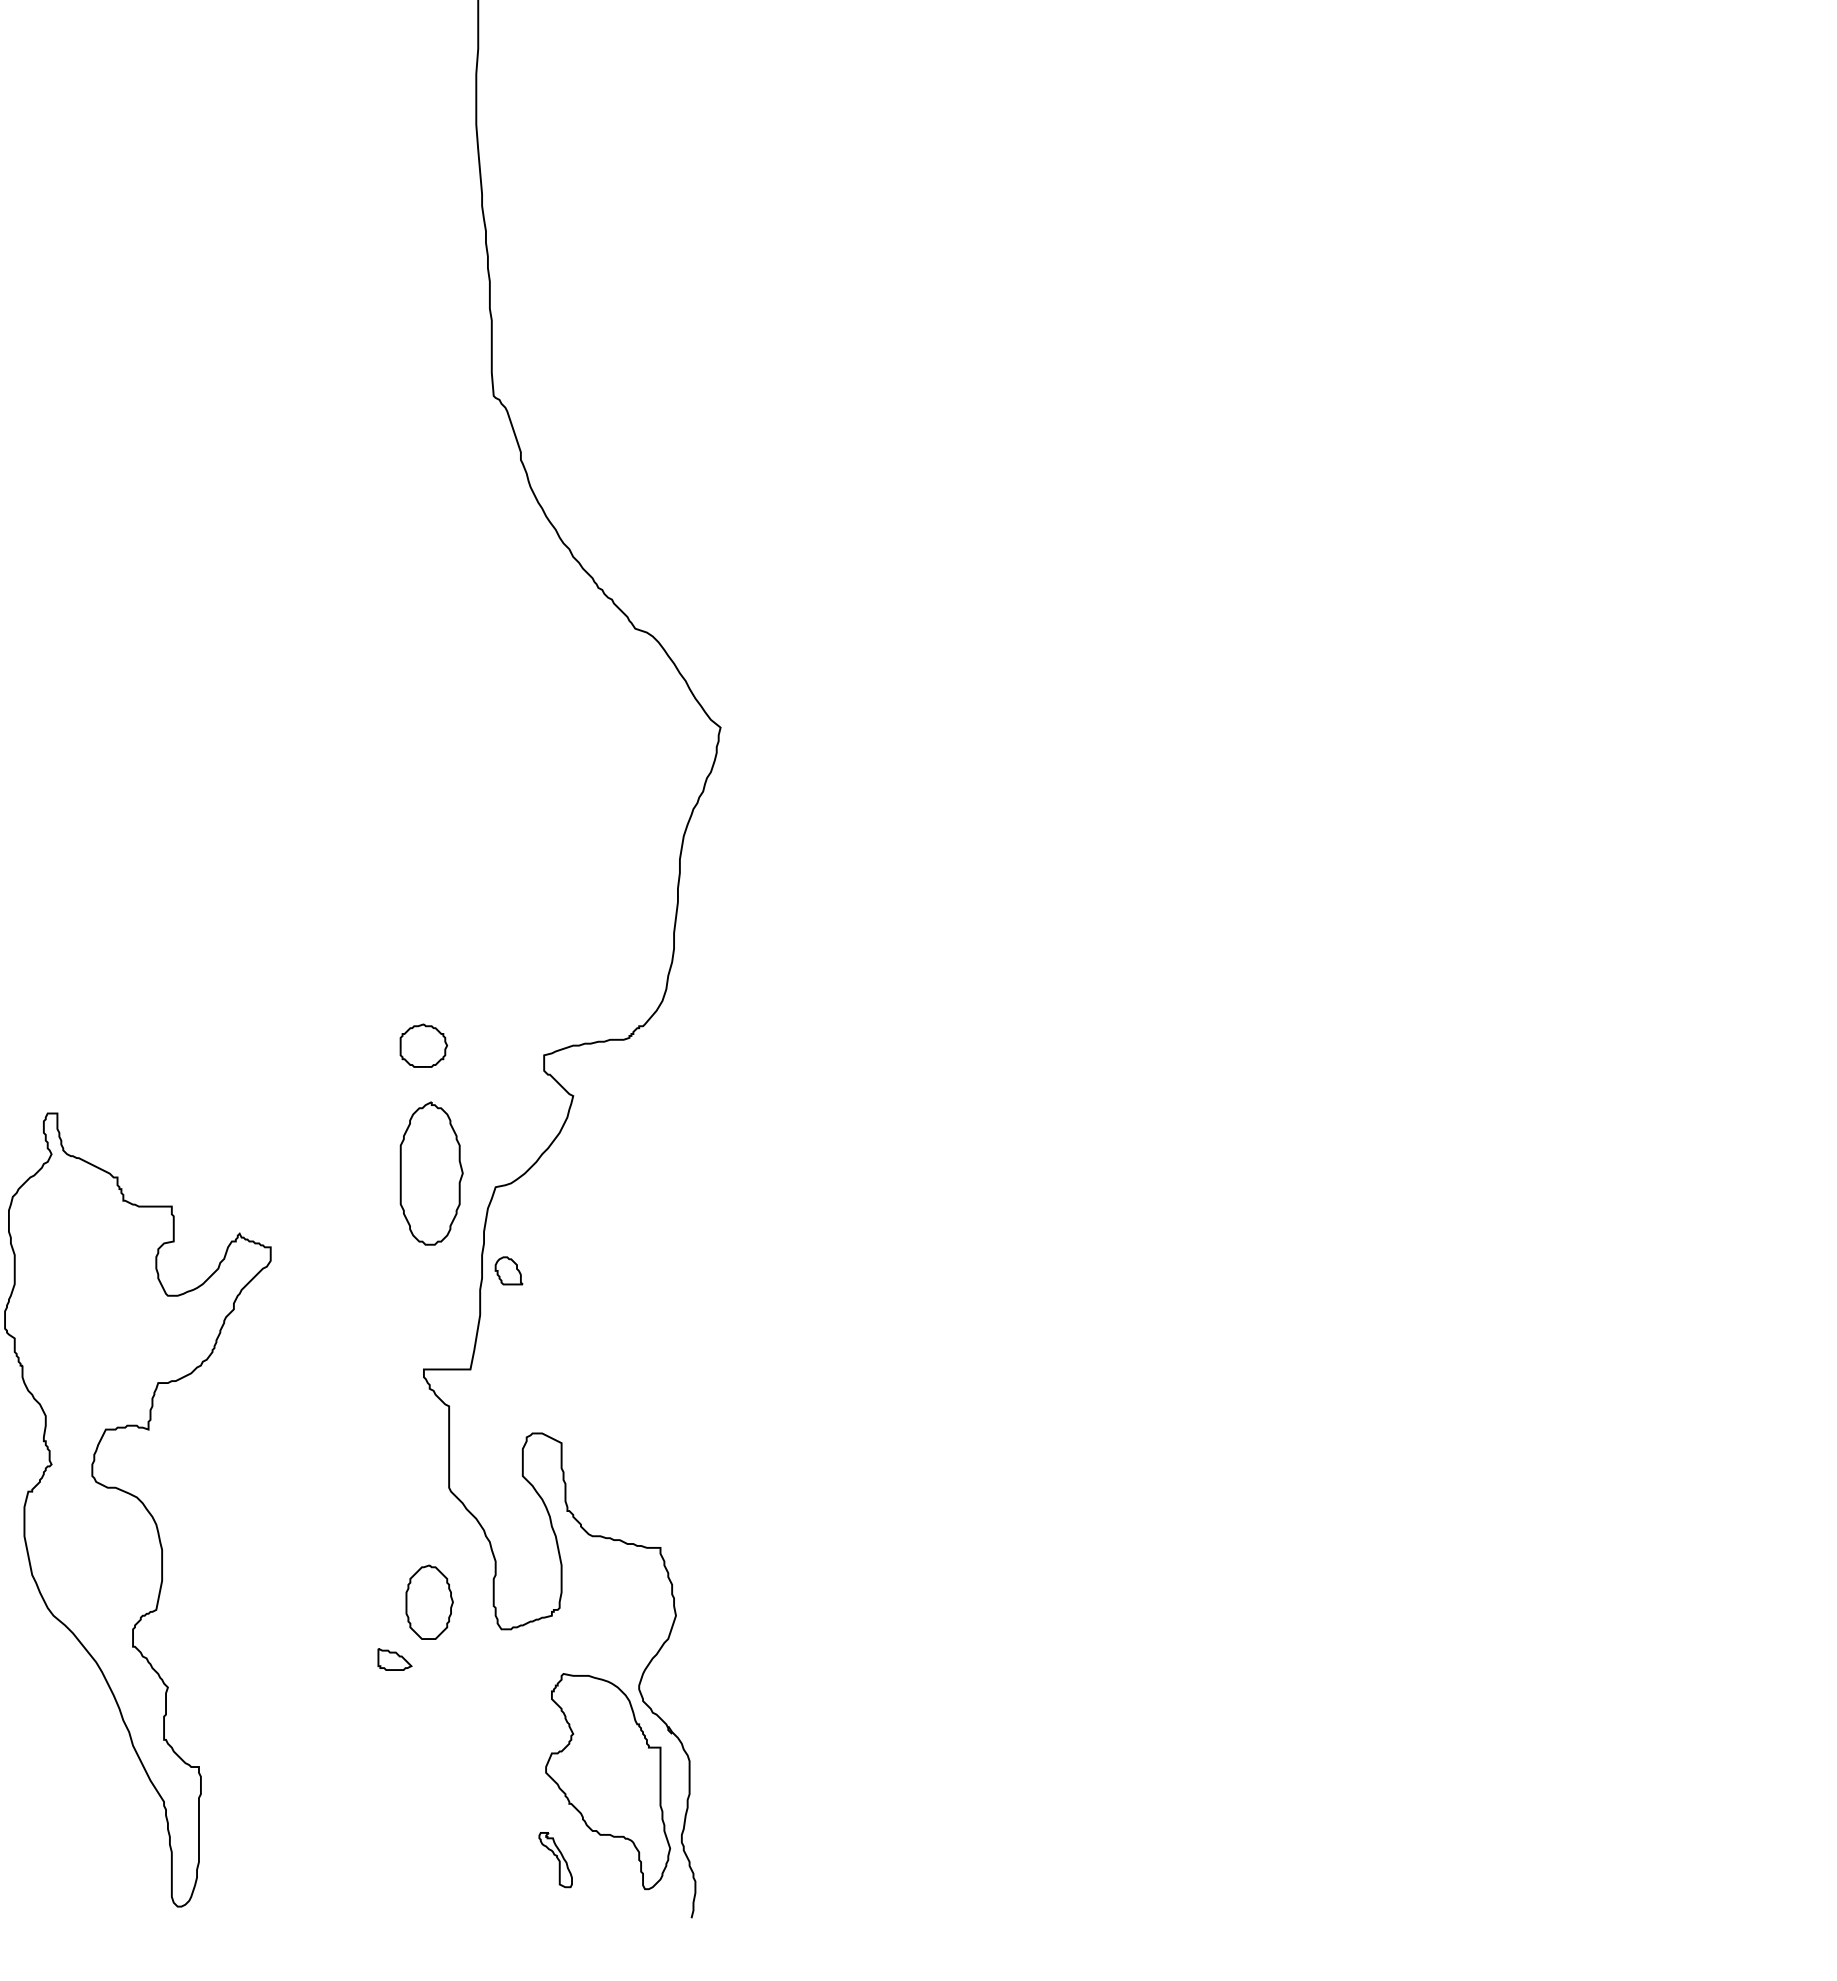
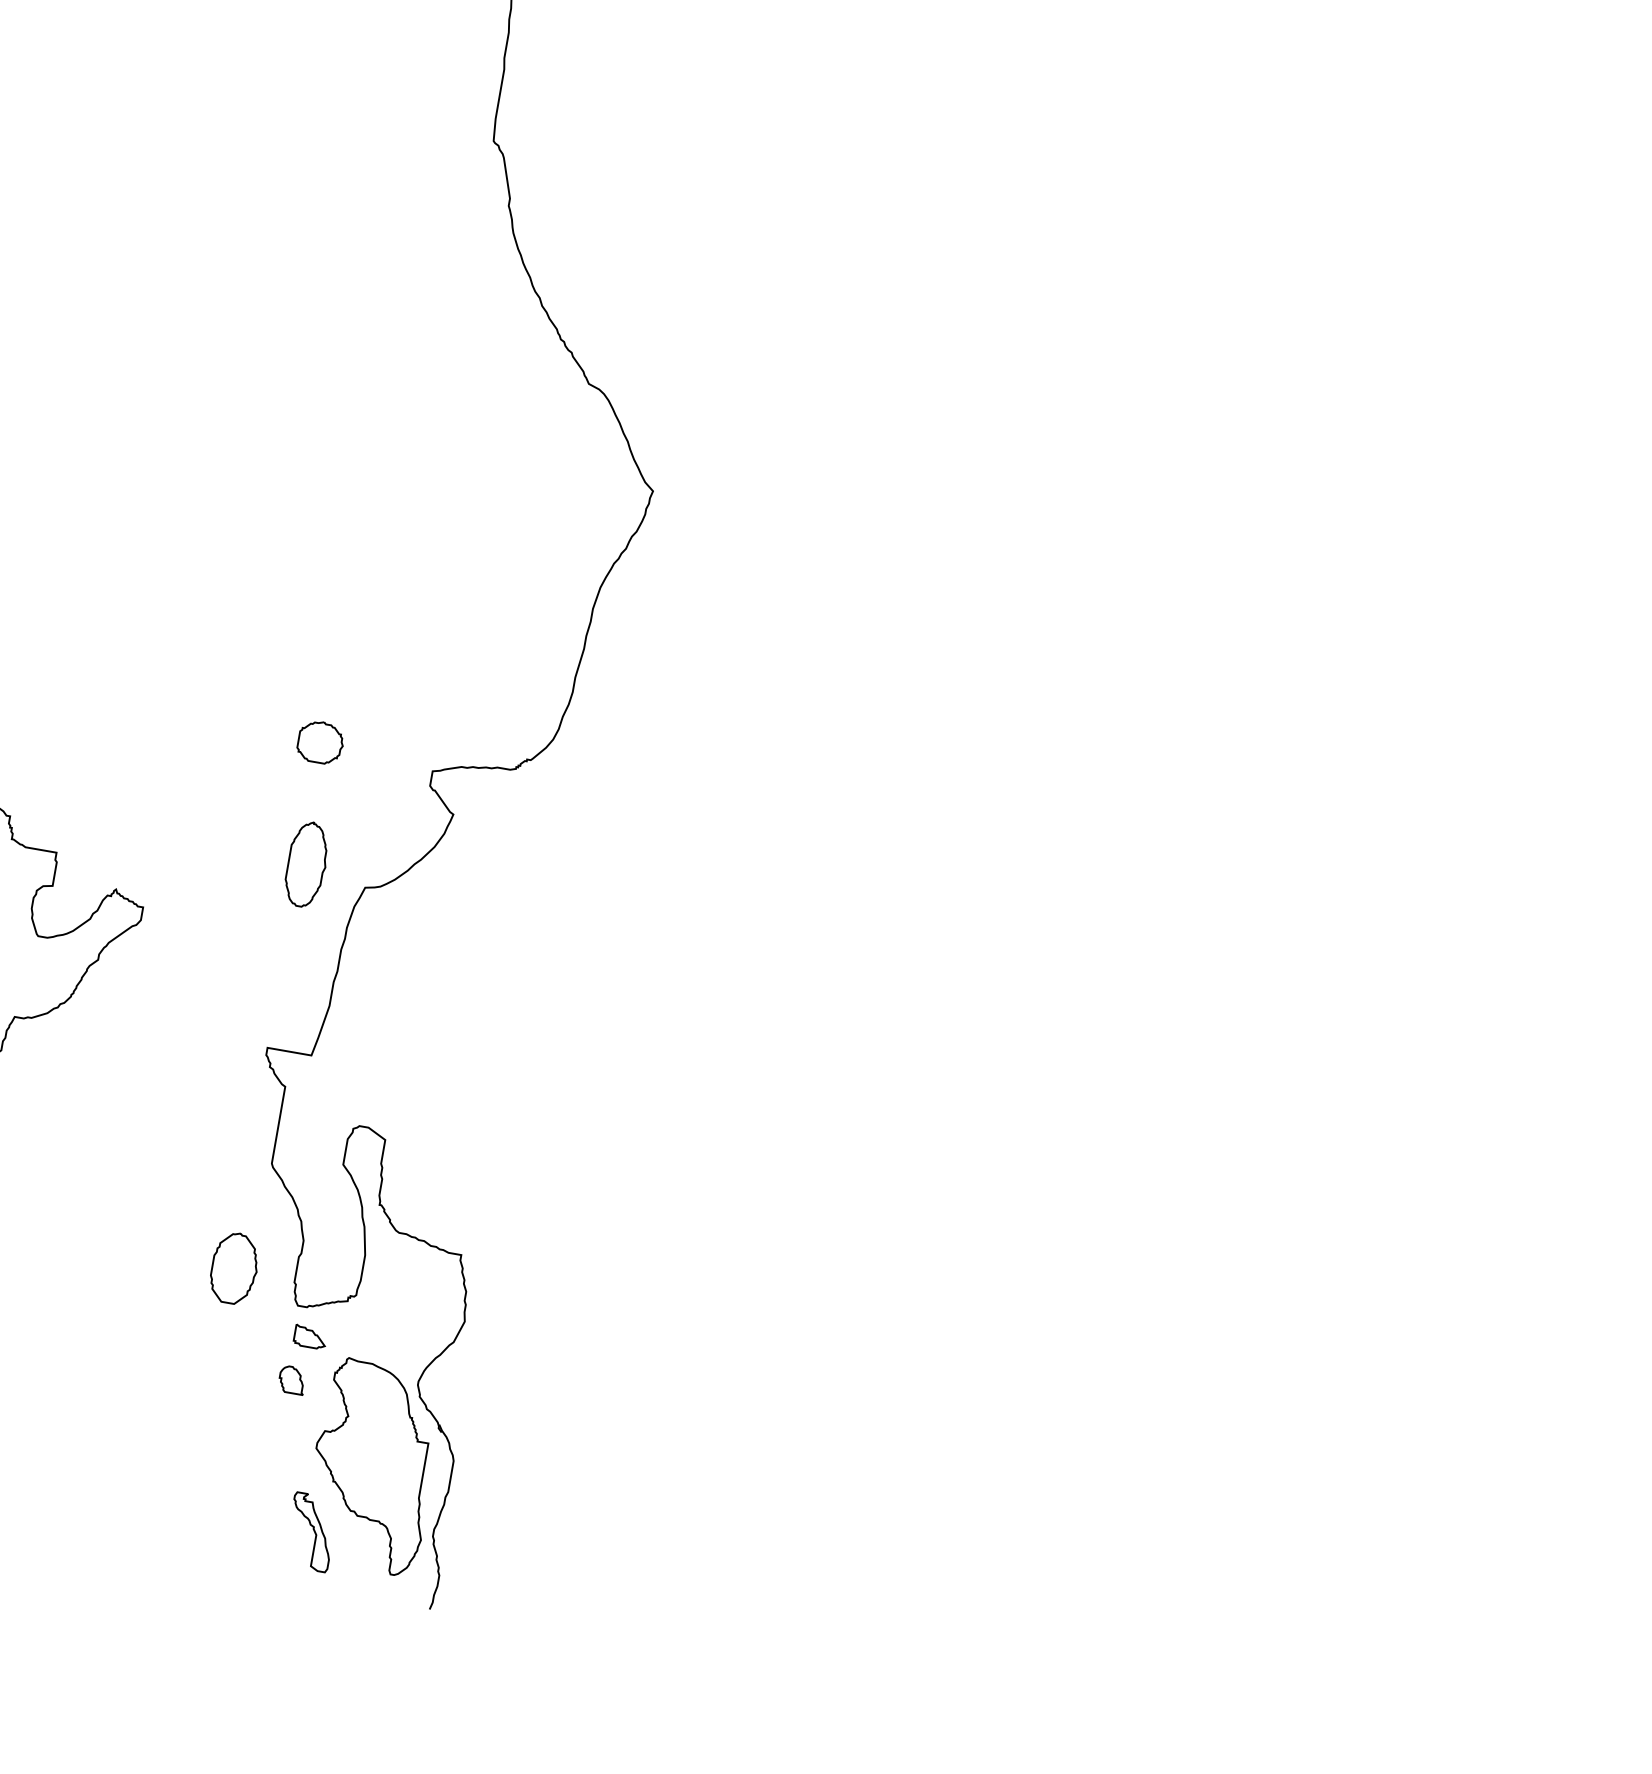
part: (431, 1173) -> (306, 864), size x0.62
part: (508, 1270) -> (291, 1379), moved
part: (394, 1659) -> (309, 1337), moved
part: (555, 1859) -> (310, 1531), size x1.43

